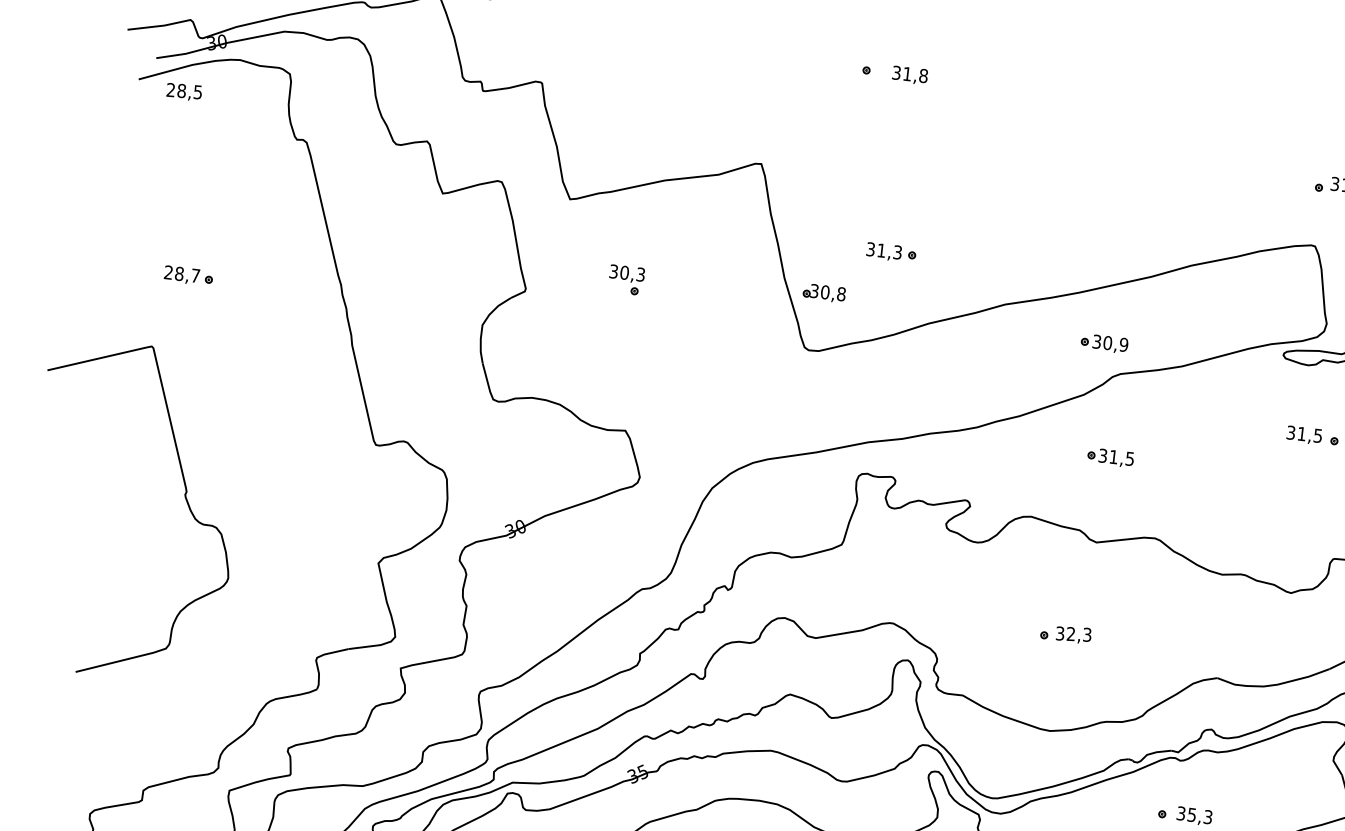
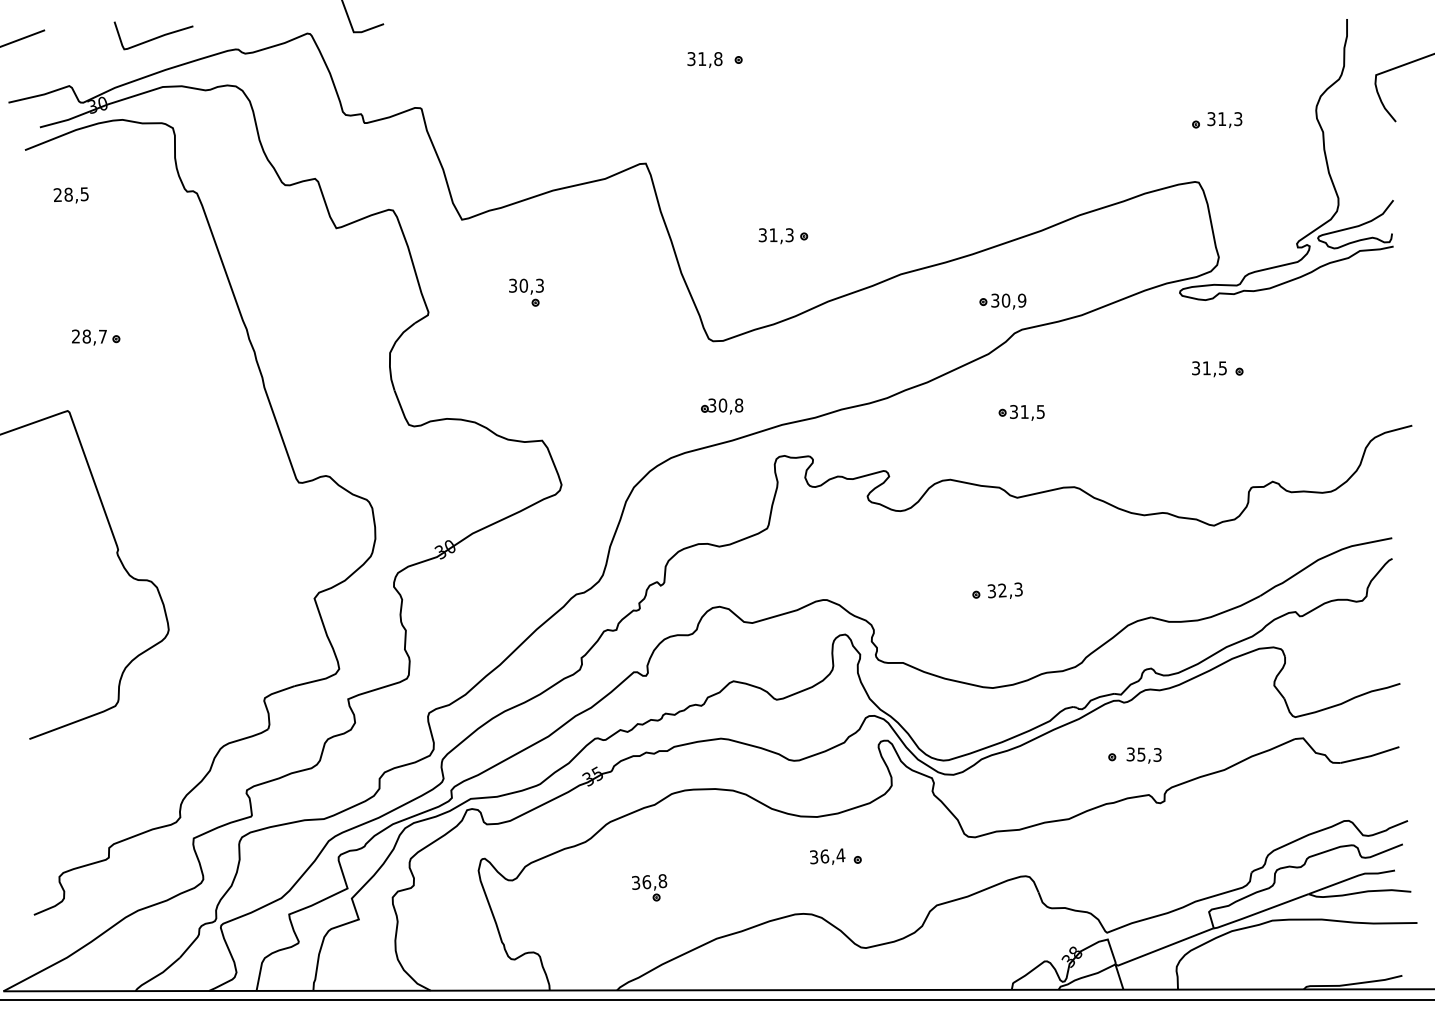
text: (909, 74) -> (704, 59), moved
text: (183, 91) -> (70, 195), moved
part: (824, 293) -> (722, 406), moved

